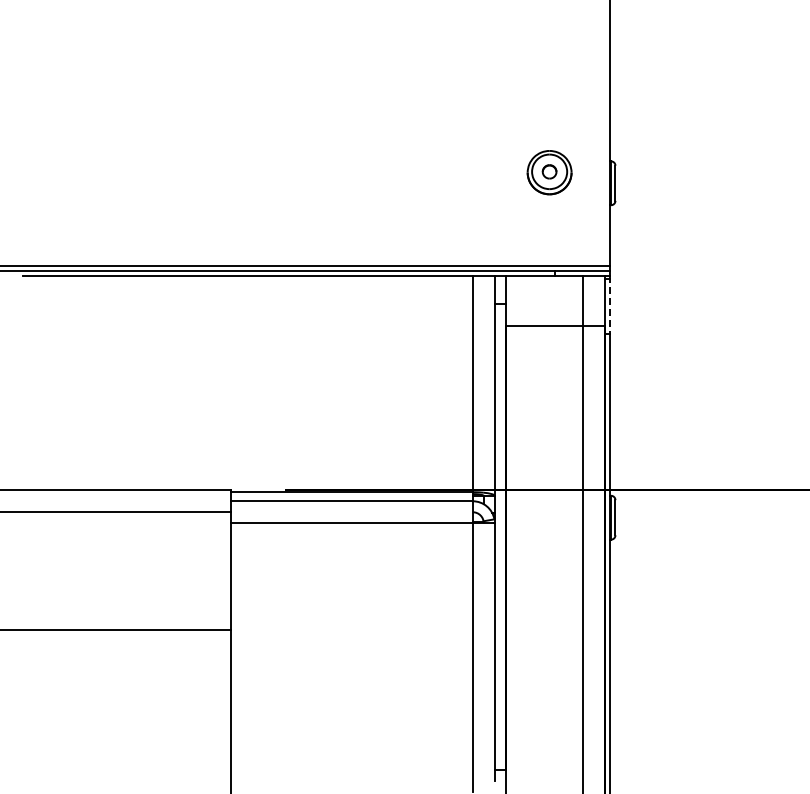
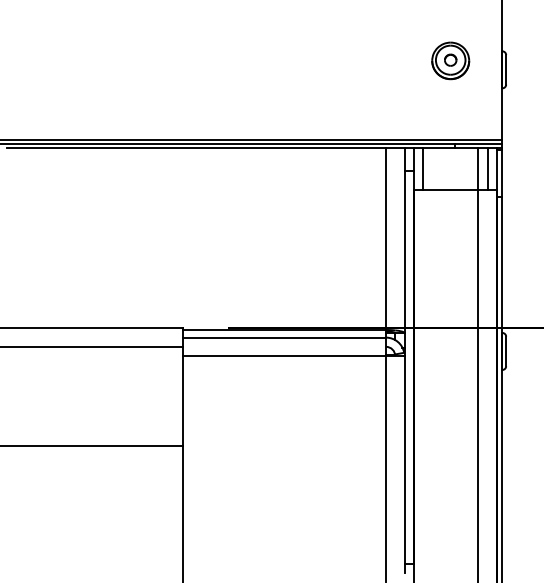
line: (516, 300) -> (422, 168), added
line: (593, 300) -> (487, 168), added
line: (609, 305) -> (501, 172), dashed -> solid

